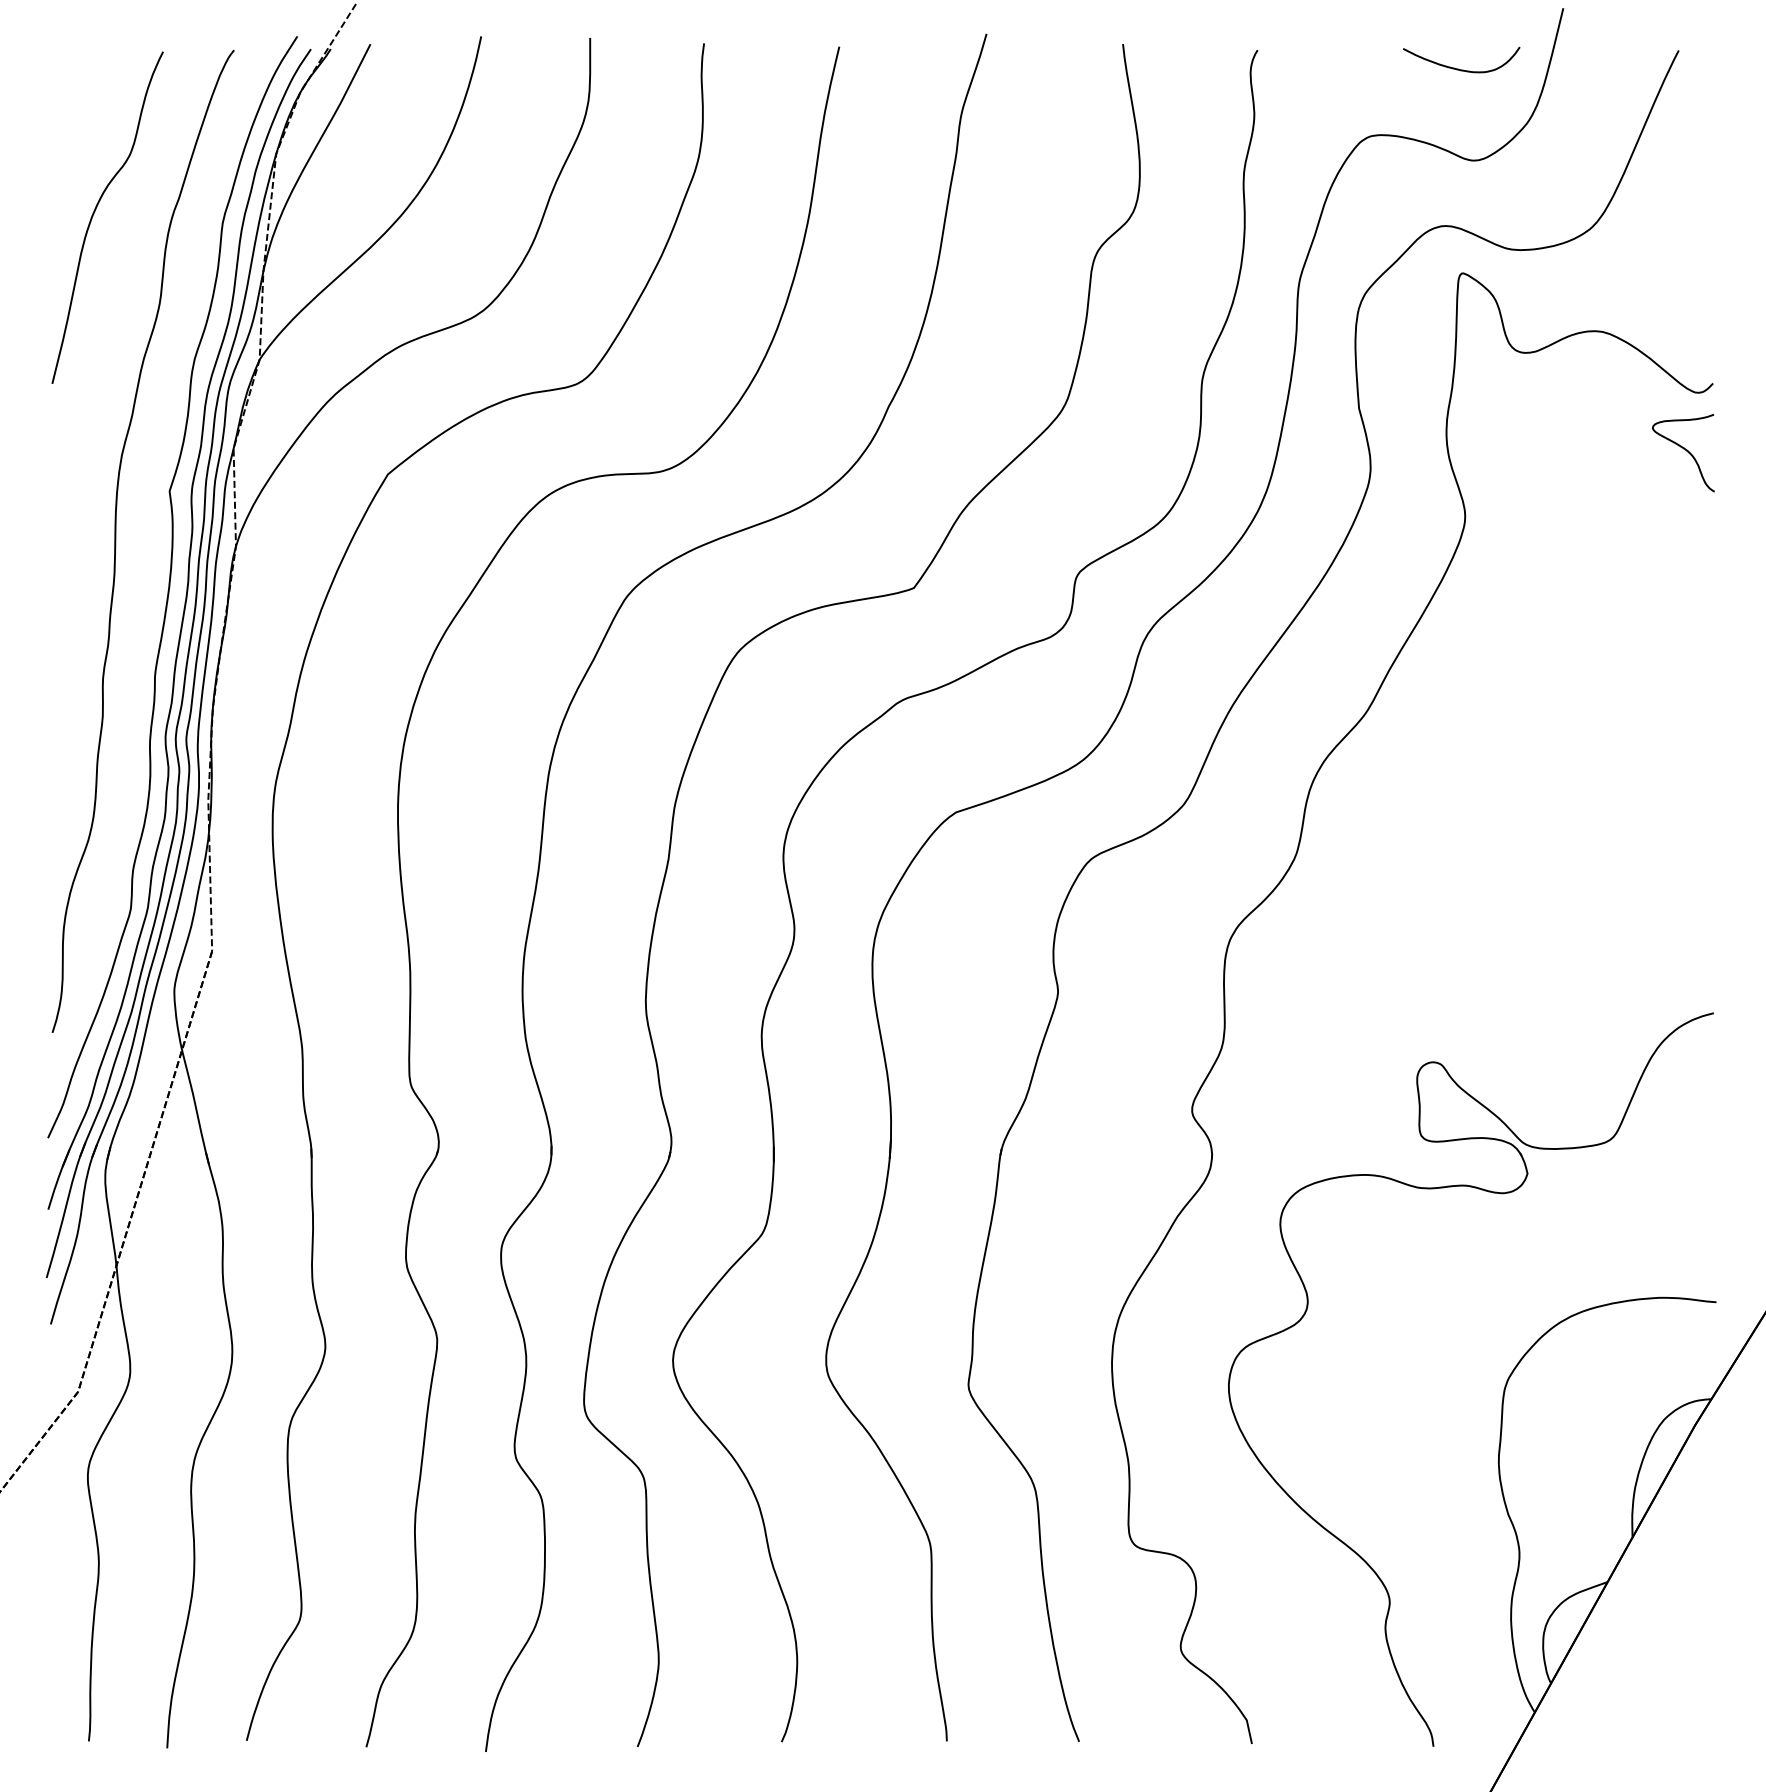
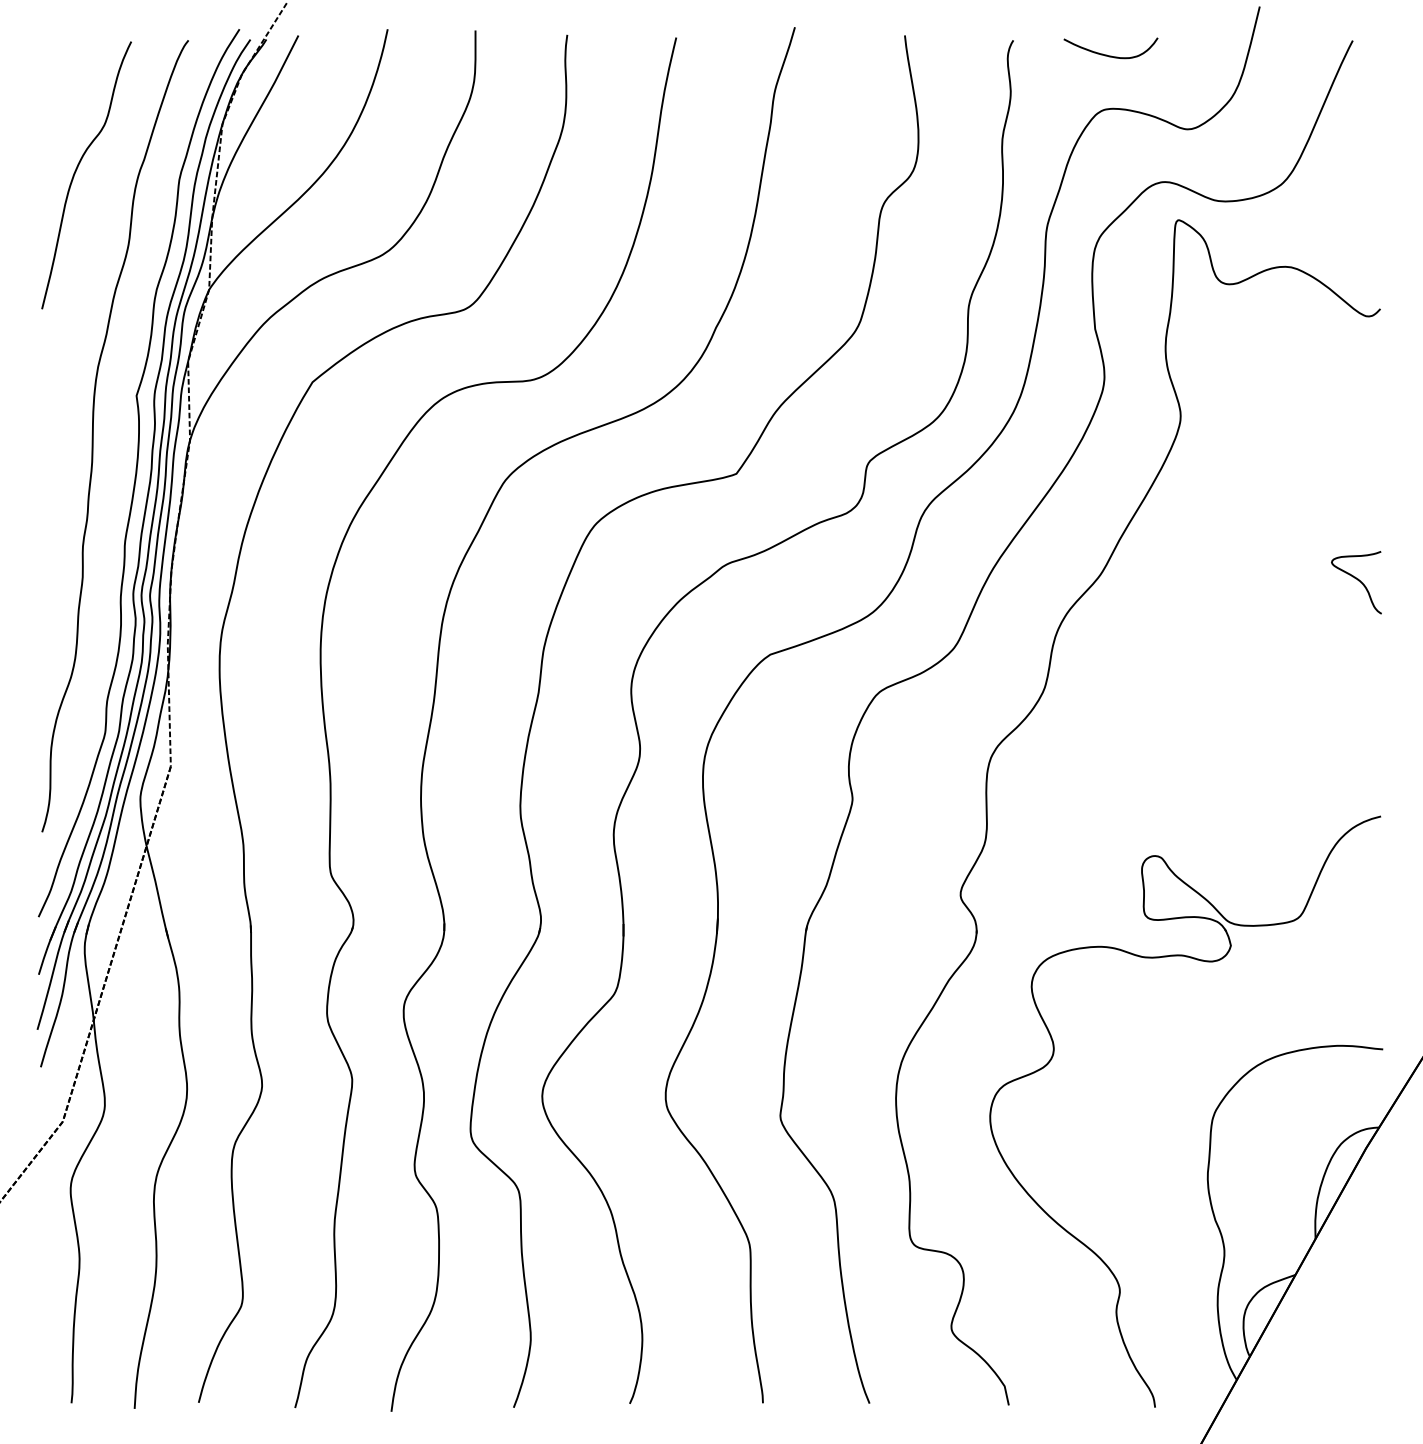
curve: (1458, 68) -> (1108, 55), moved
curve: (1685, 450) -> (1358, 580), moved

